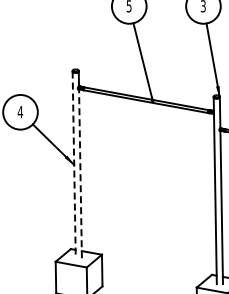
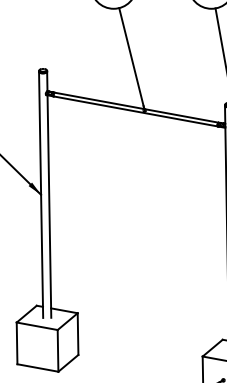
line: (74, 165) -> (41, 195), dashed -> solid
line: (80, 173) -> (49, 206), dashed -> solid

